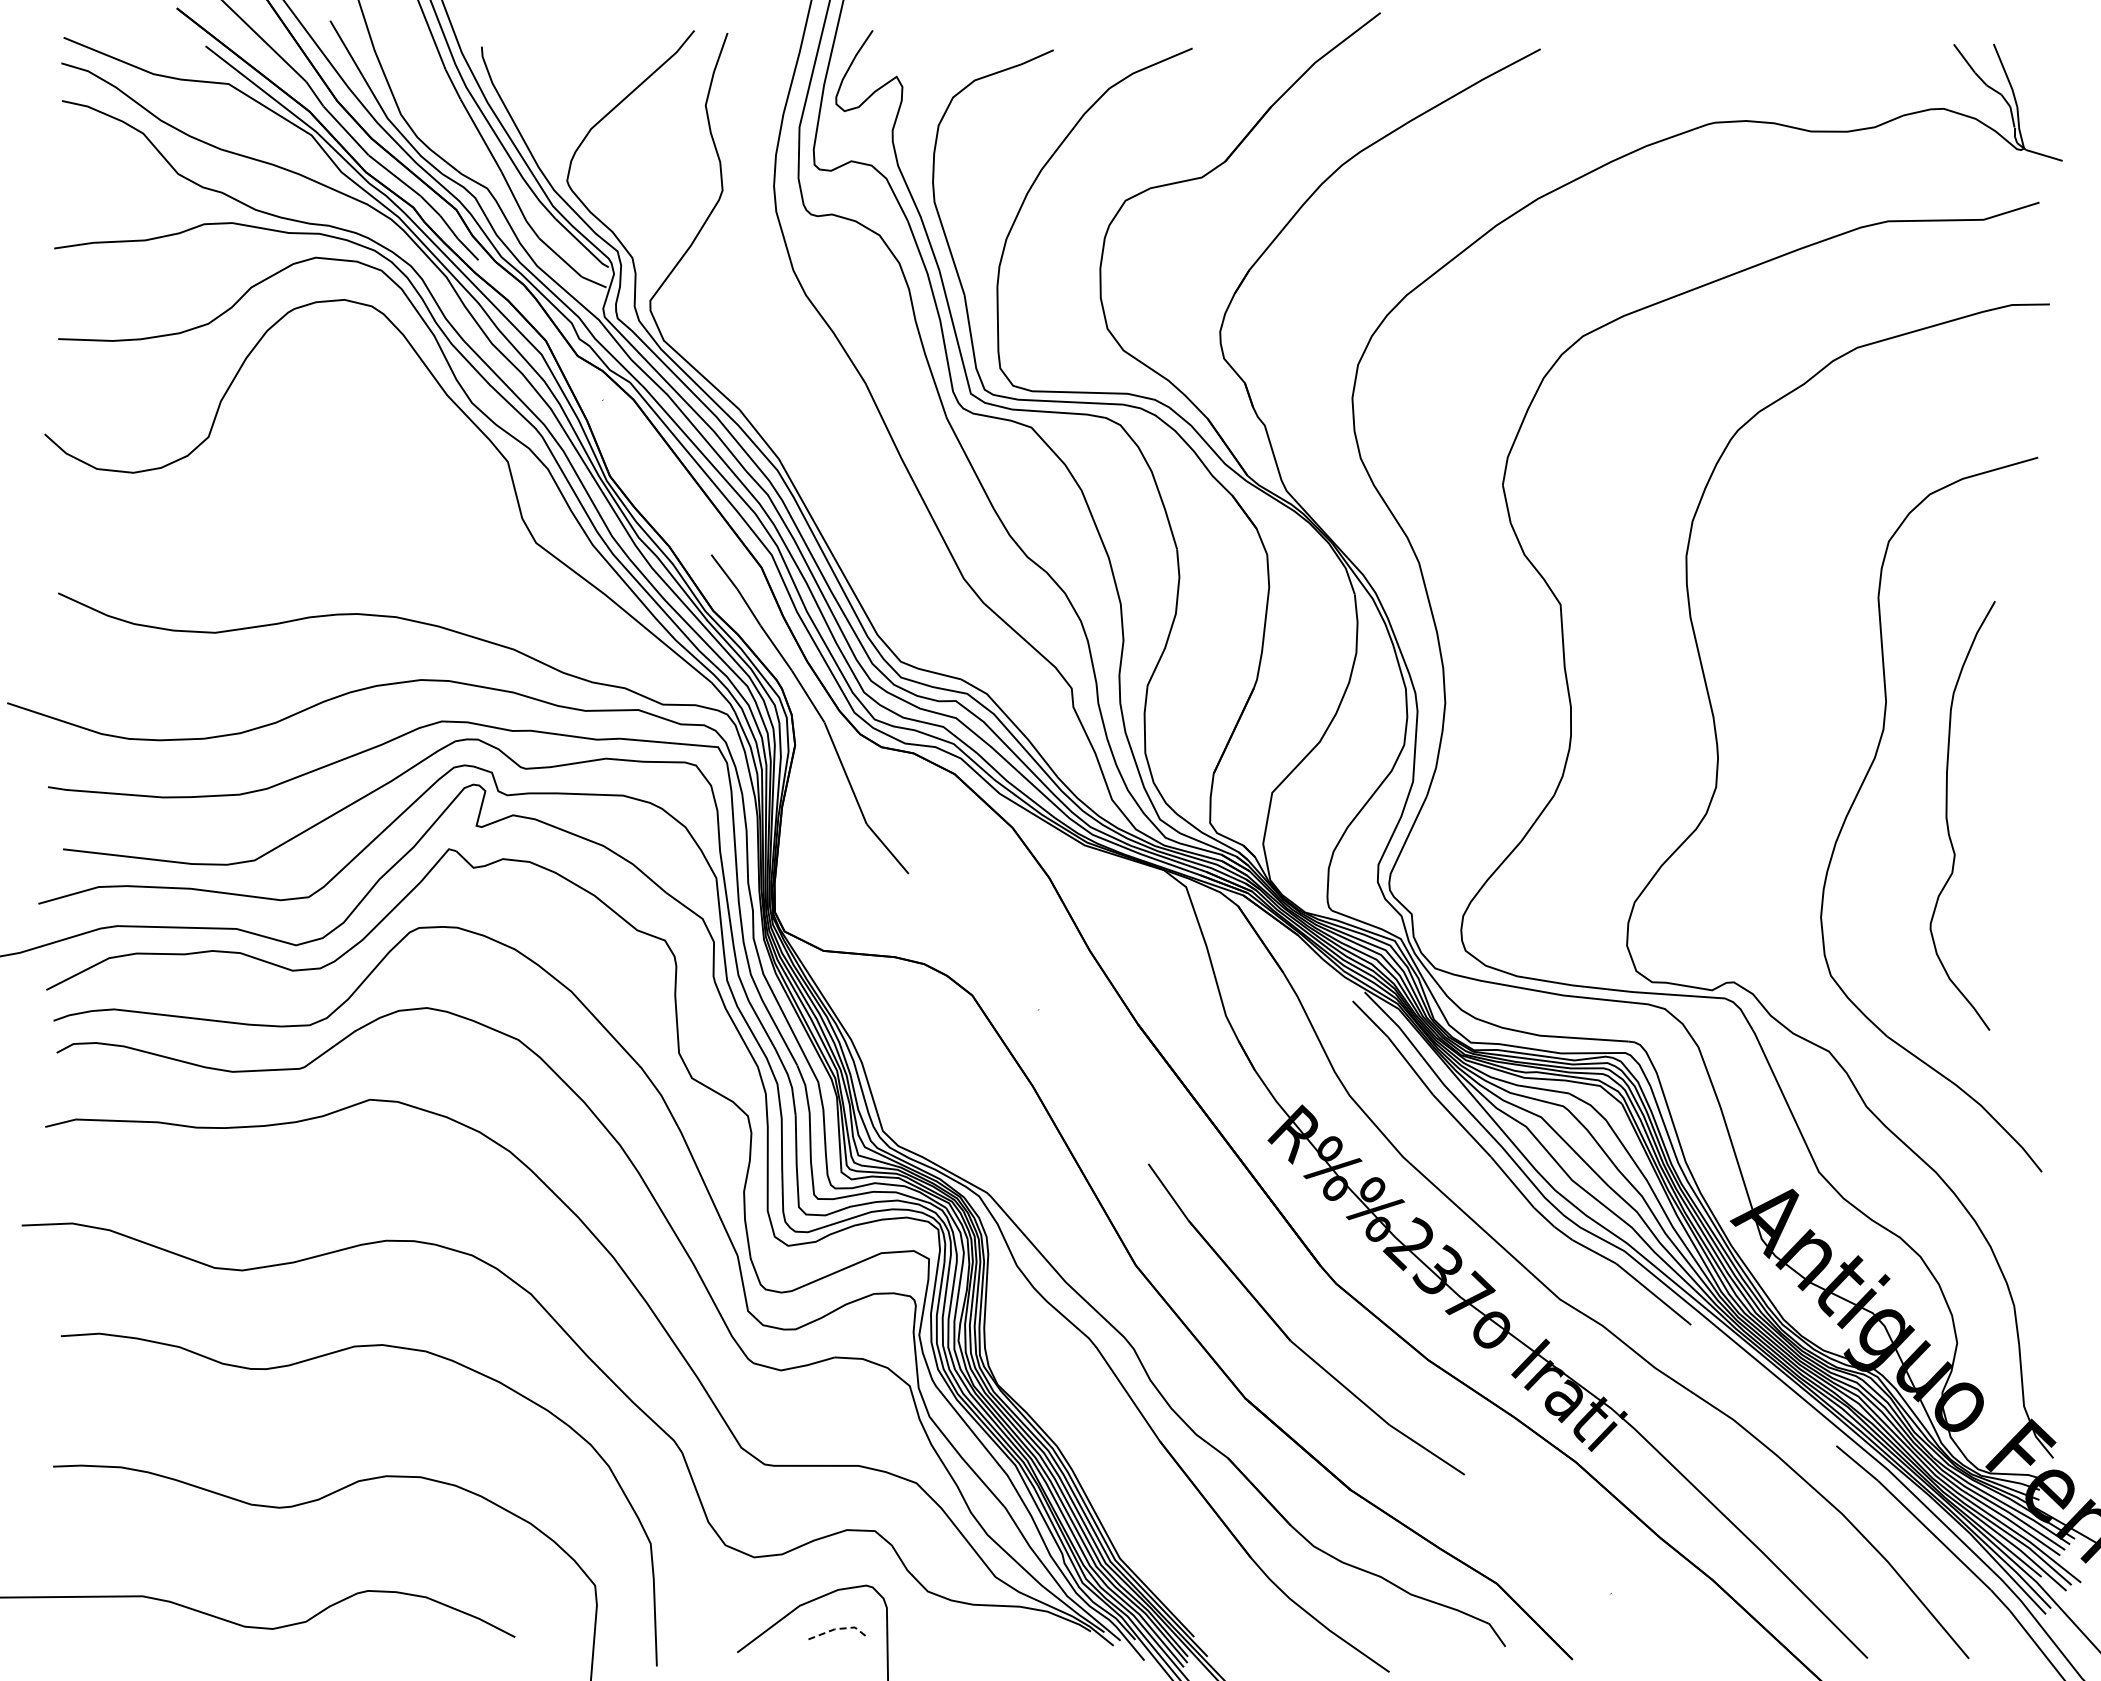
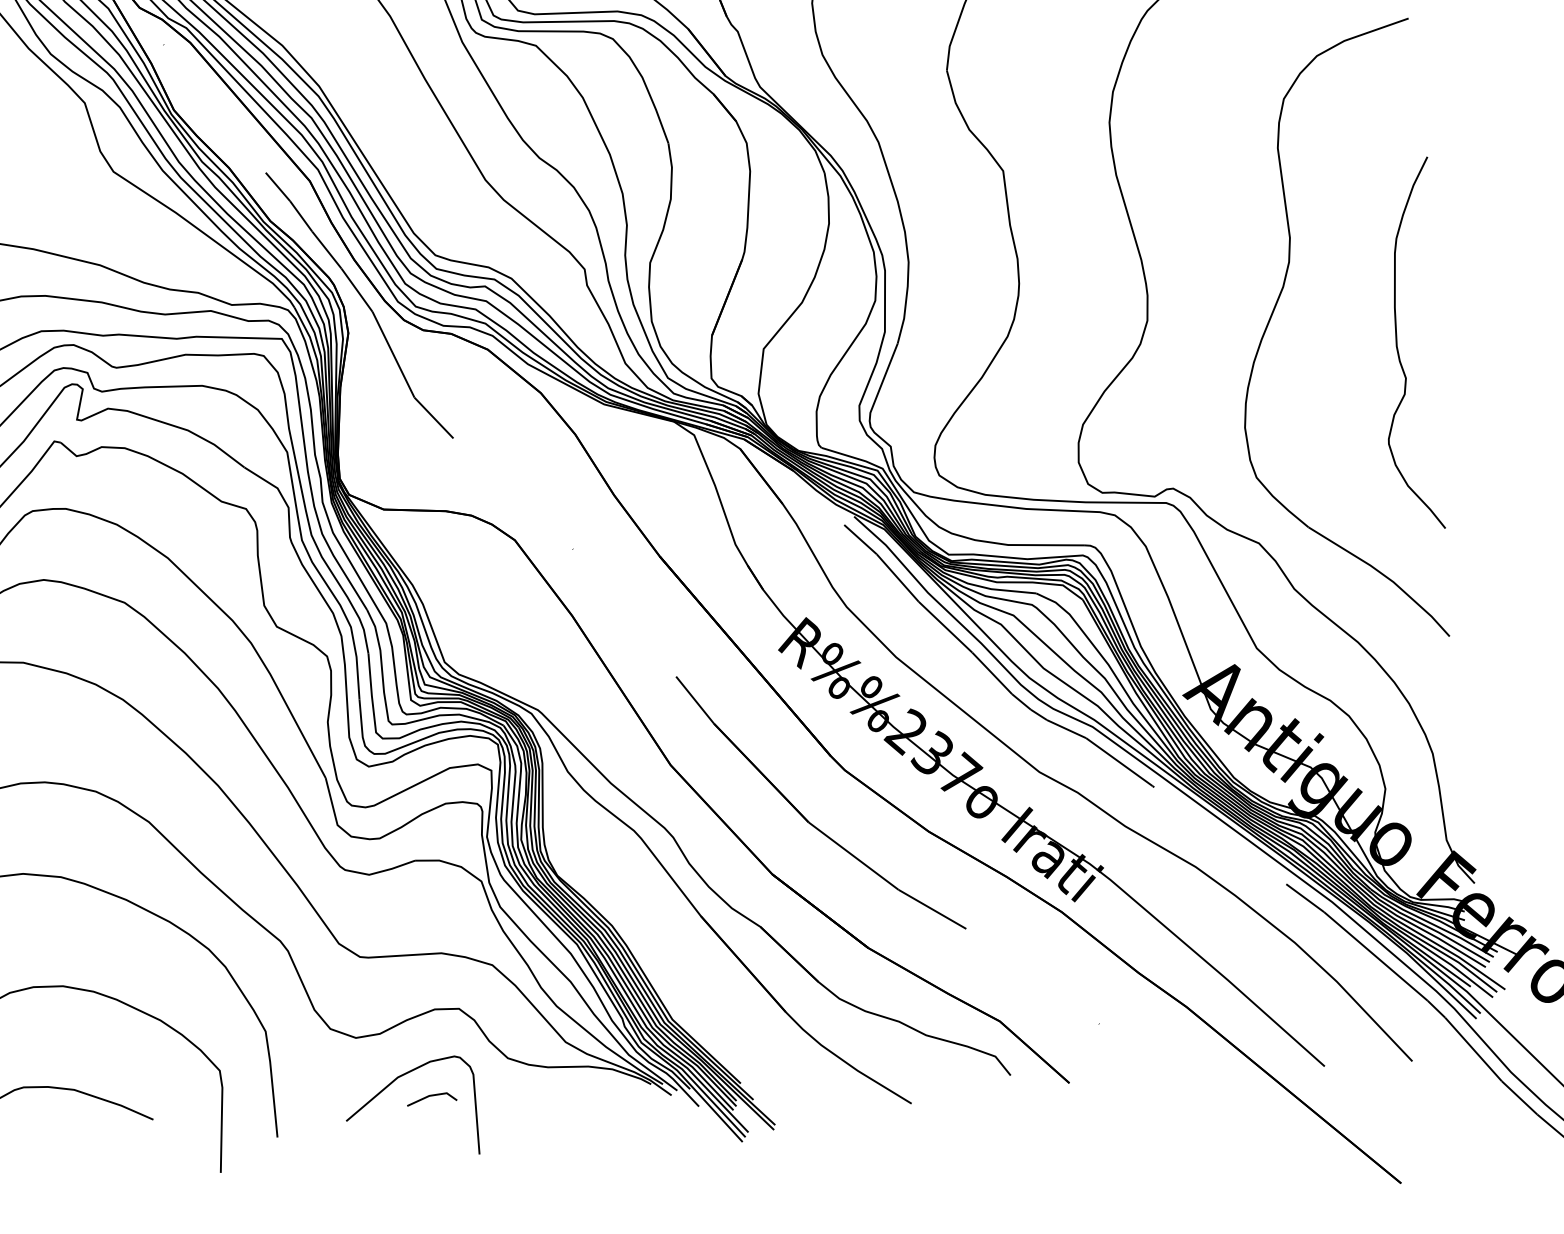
curve: (1947, 815) -> (1397, 344), moved
line: (838, 1628) -> (432, 1095), dashed -> solid

